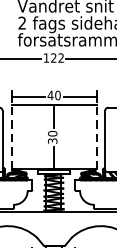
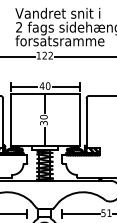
line: (11, 136) -> (10, 119), dashed -> solid
line: (96, 136) -> (79, 119), dashed -> solid

